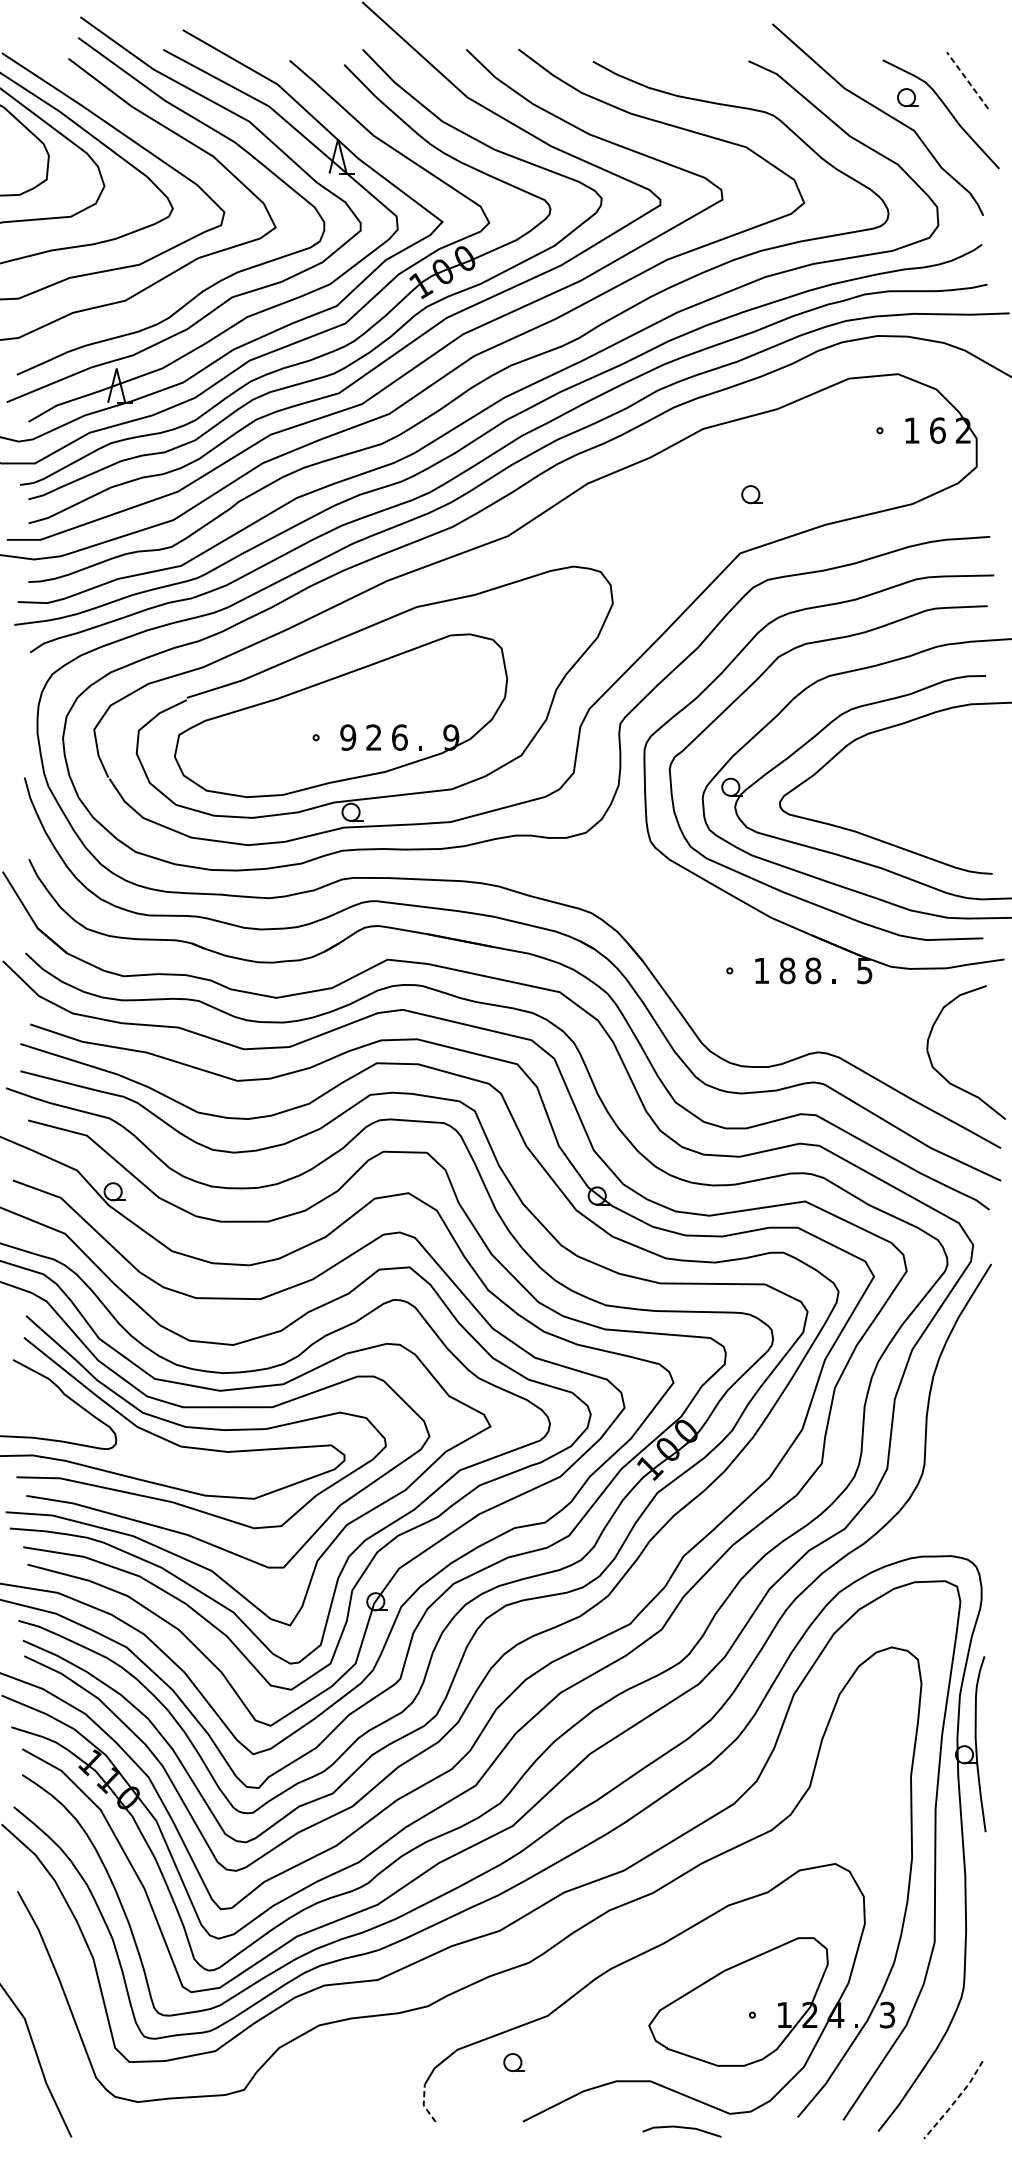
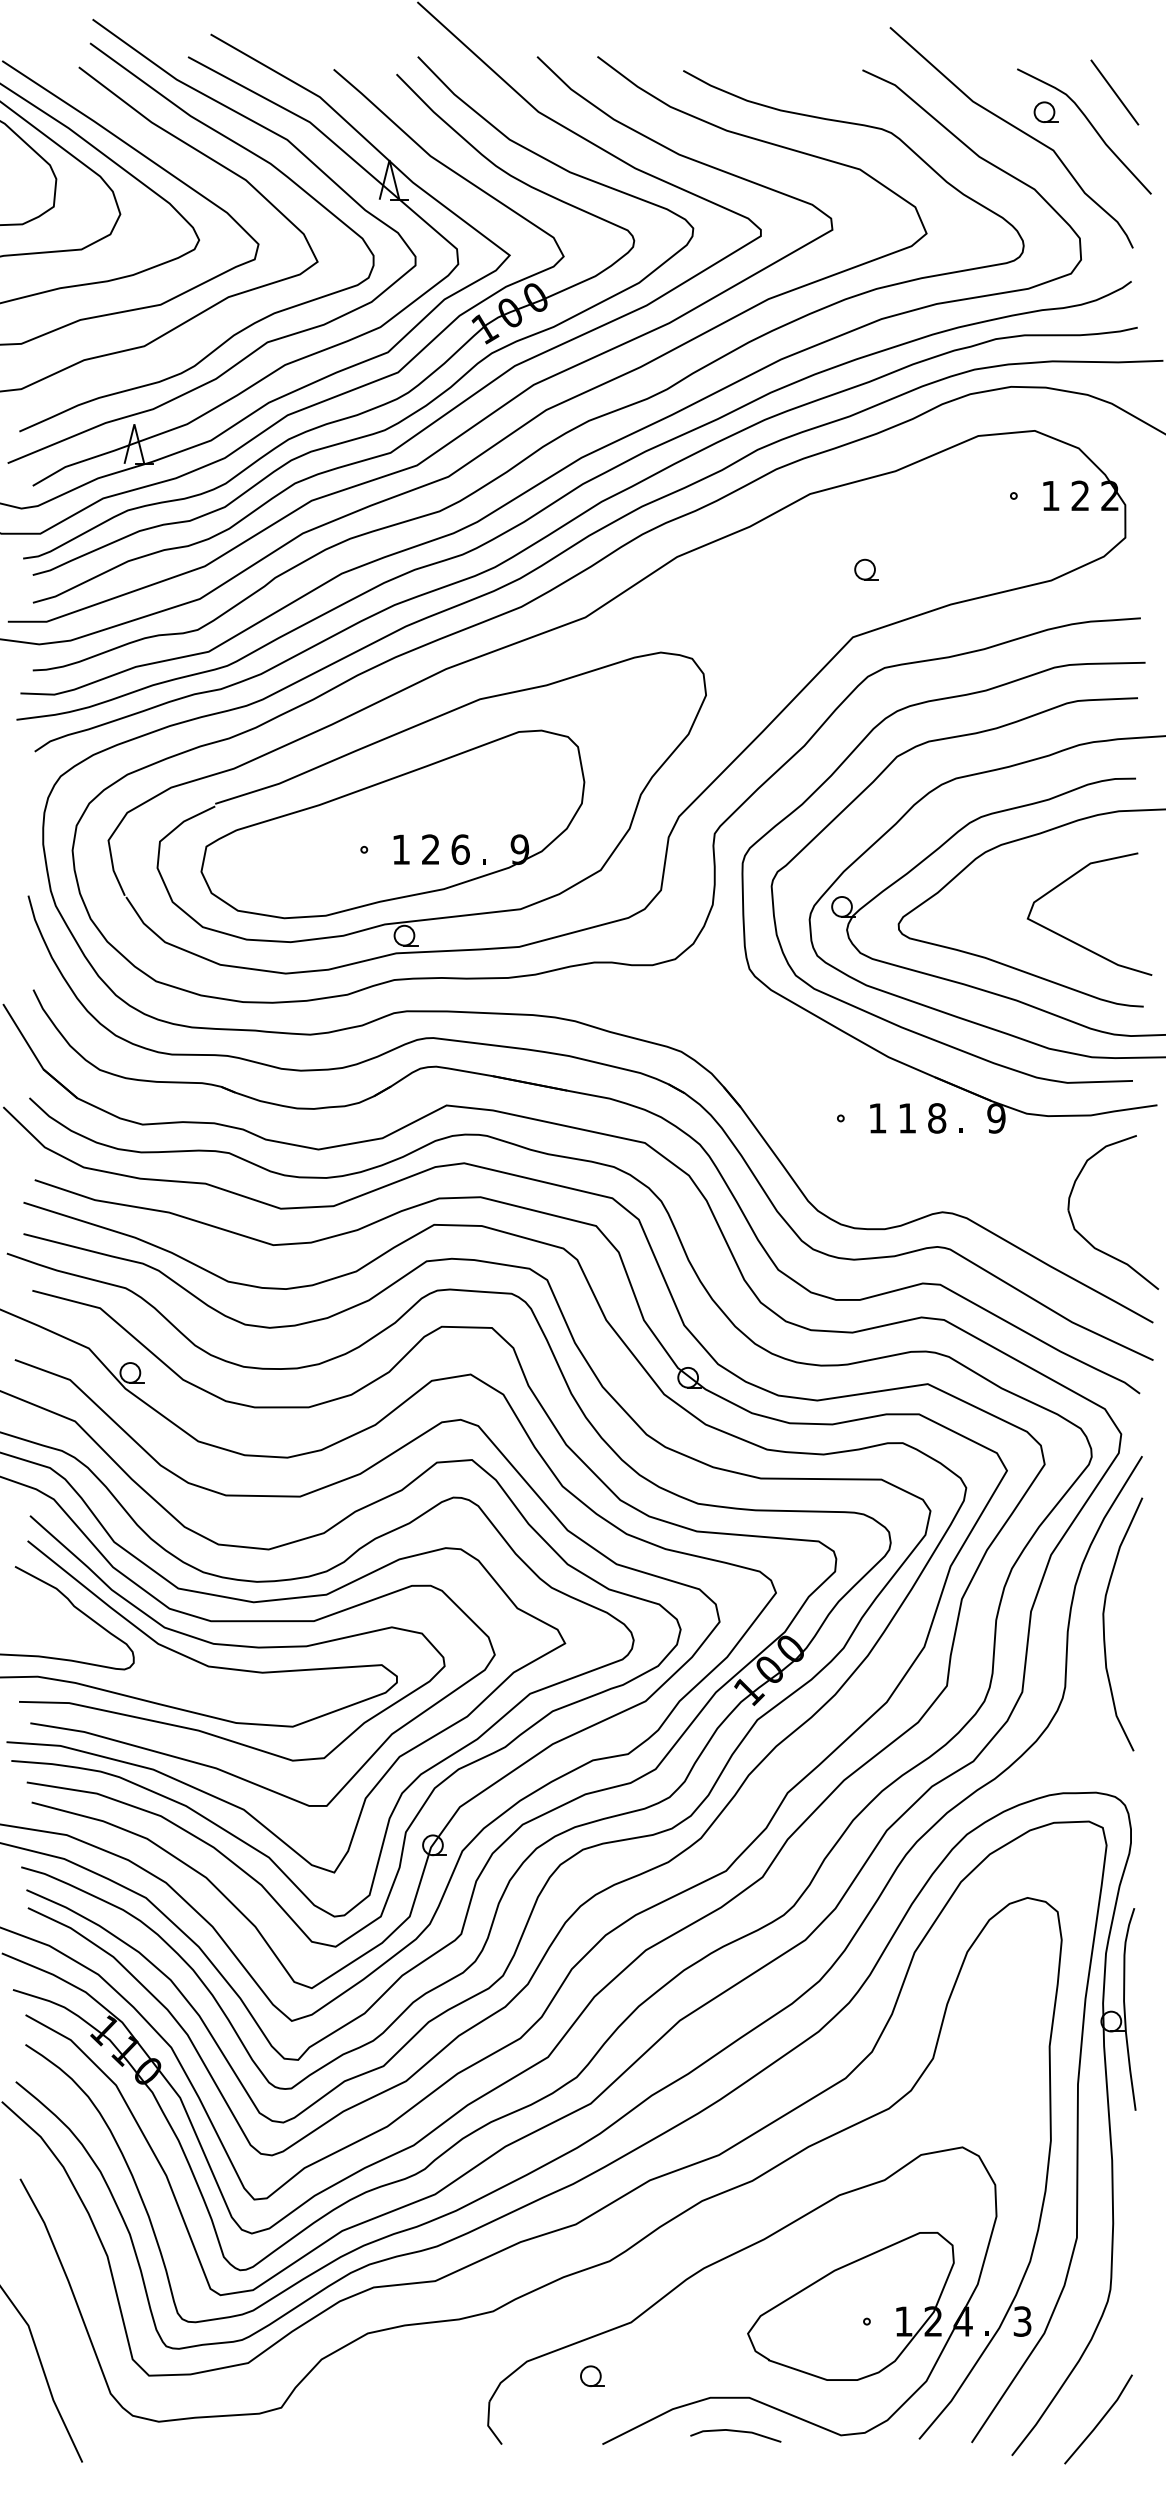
line: (967, 80) -> (1114, 92), dashed -> solid
text: (937, 430) -> (1080, 495), 6 -> 2
text: (348, 737) -> (401, 849), 9 -> 1
curve: (932, 817) -> (1074, 941), added
text: (787, 970) -> (907, 1118), 8 -> 1
text: (864, 970) -> (996, 1118), 5 -> 9
curve: (958, 1410) -> (1104, 1624), added
line: (955, 2100) -> (1100, 2420), dashed -> solid
line: (423, 2105) -> (488, 2425), dashed -> solid
line: (681, 2127) -> (735, 2431), moved

